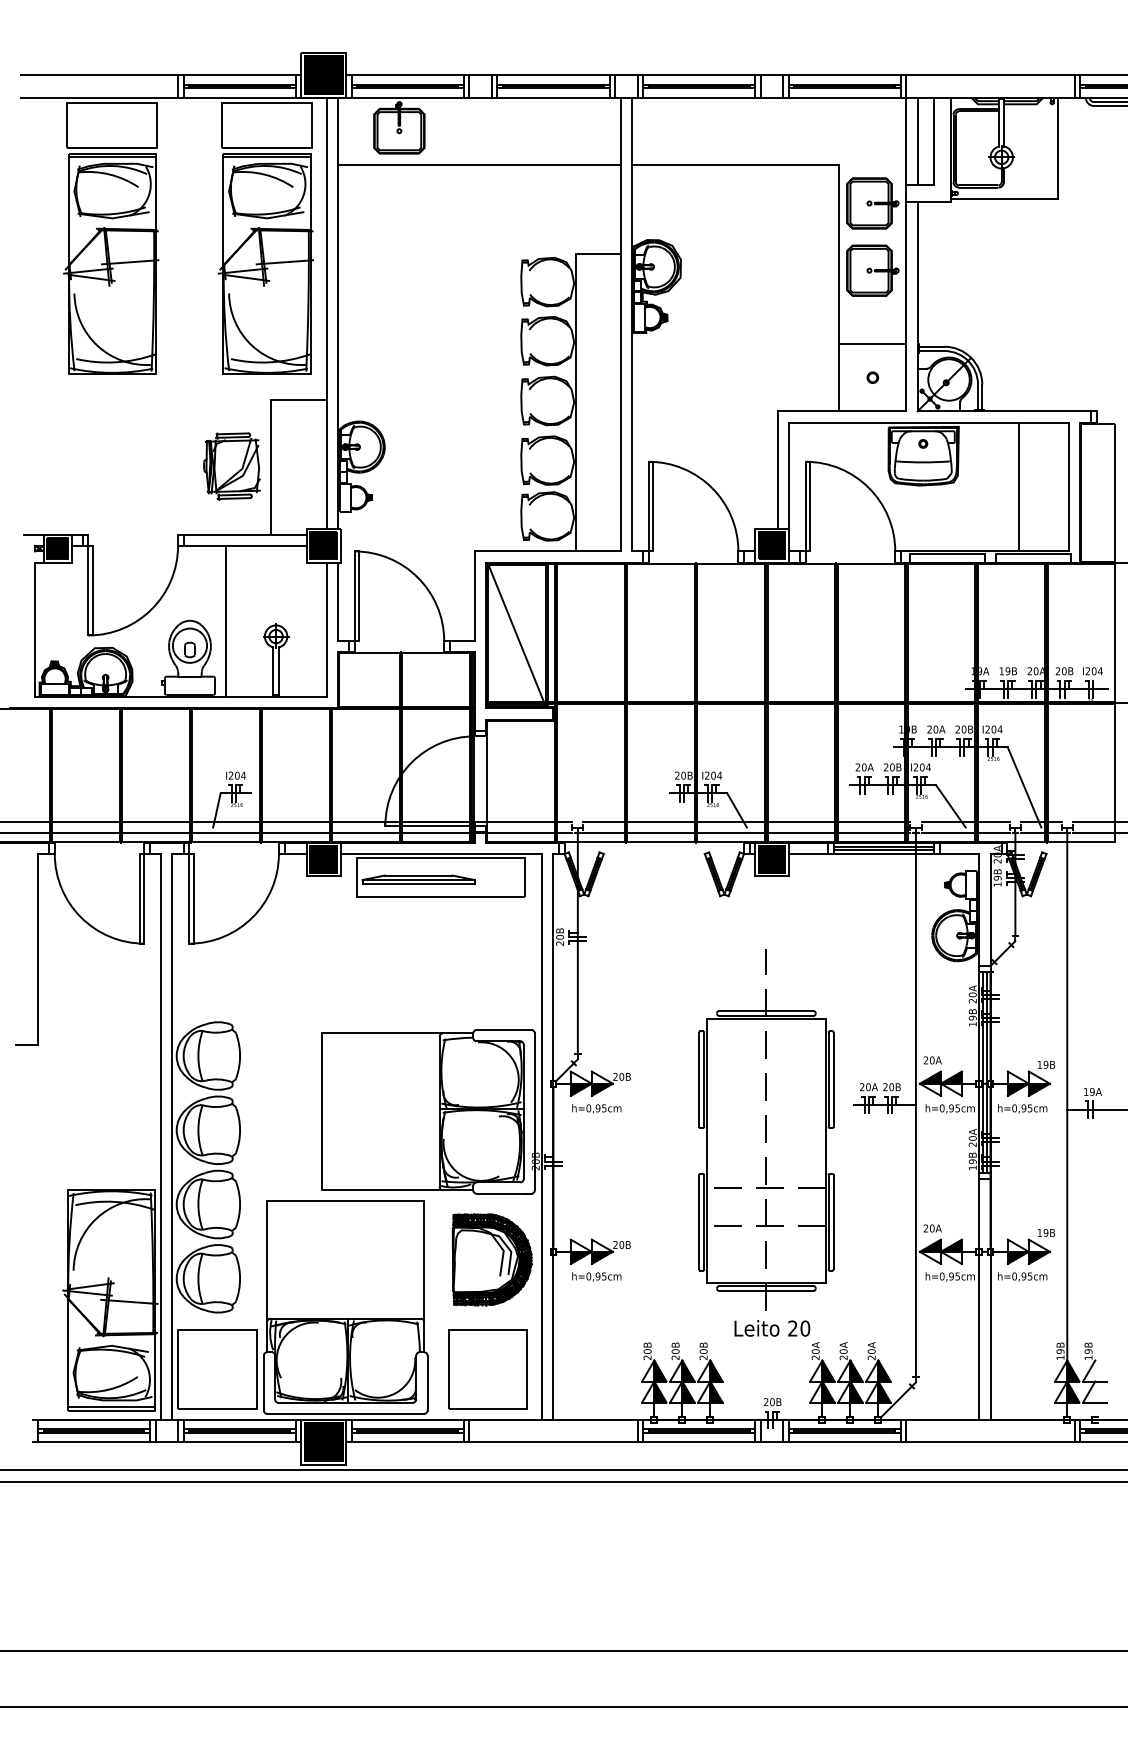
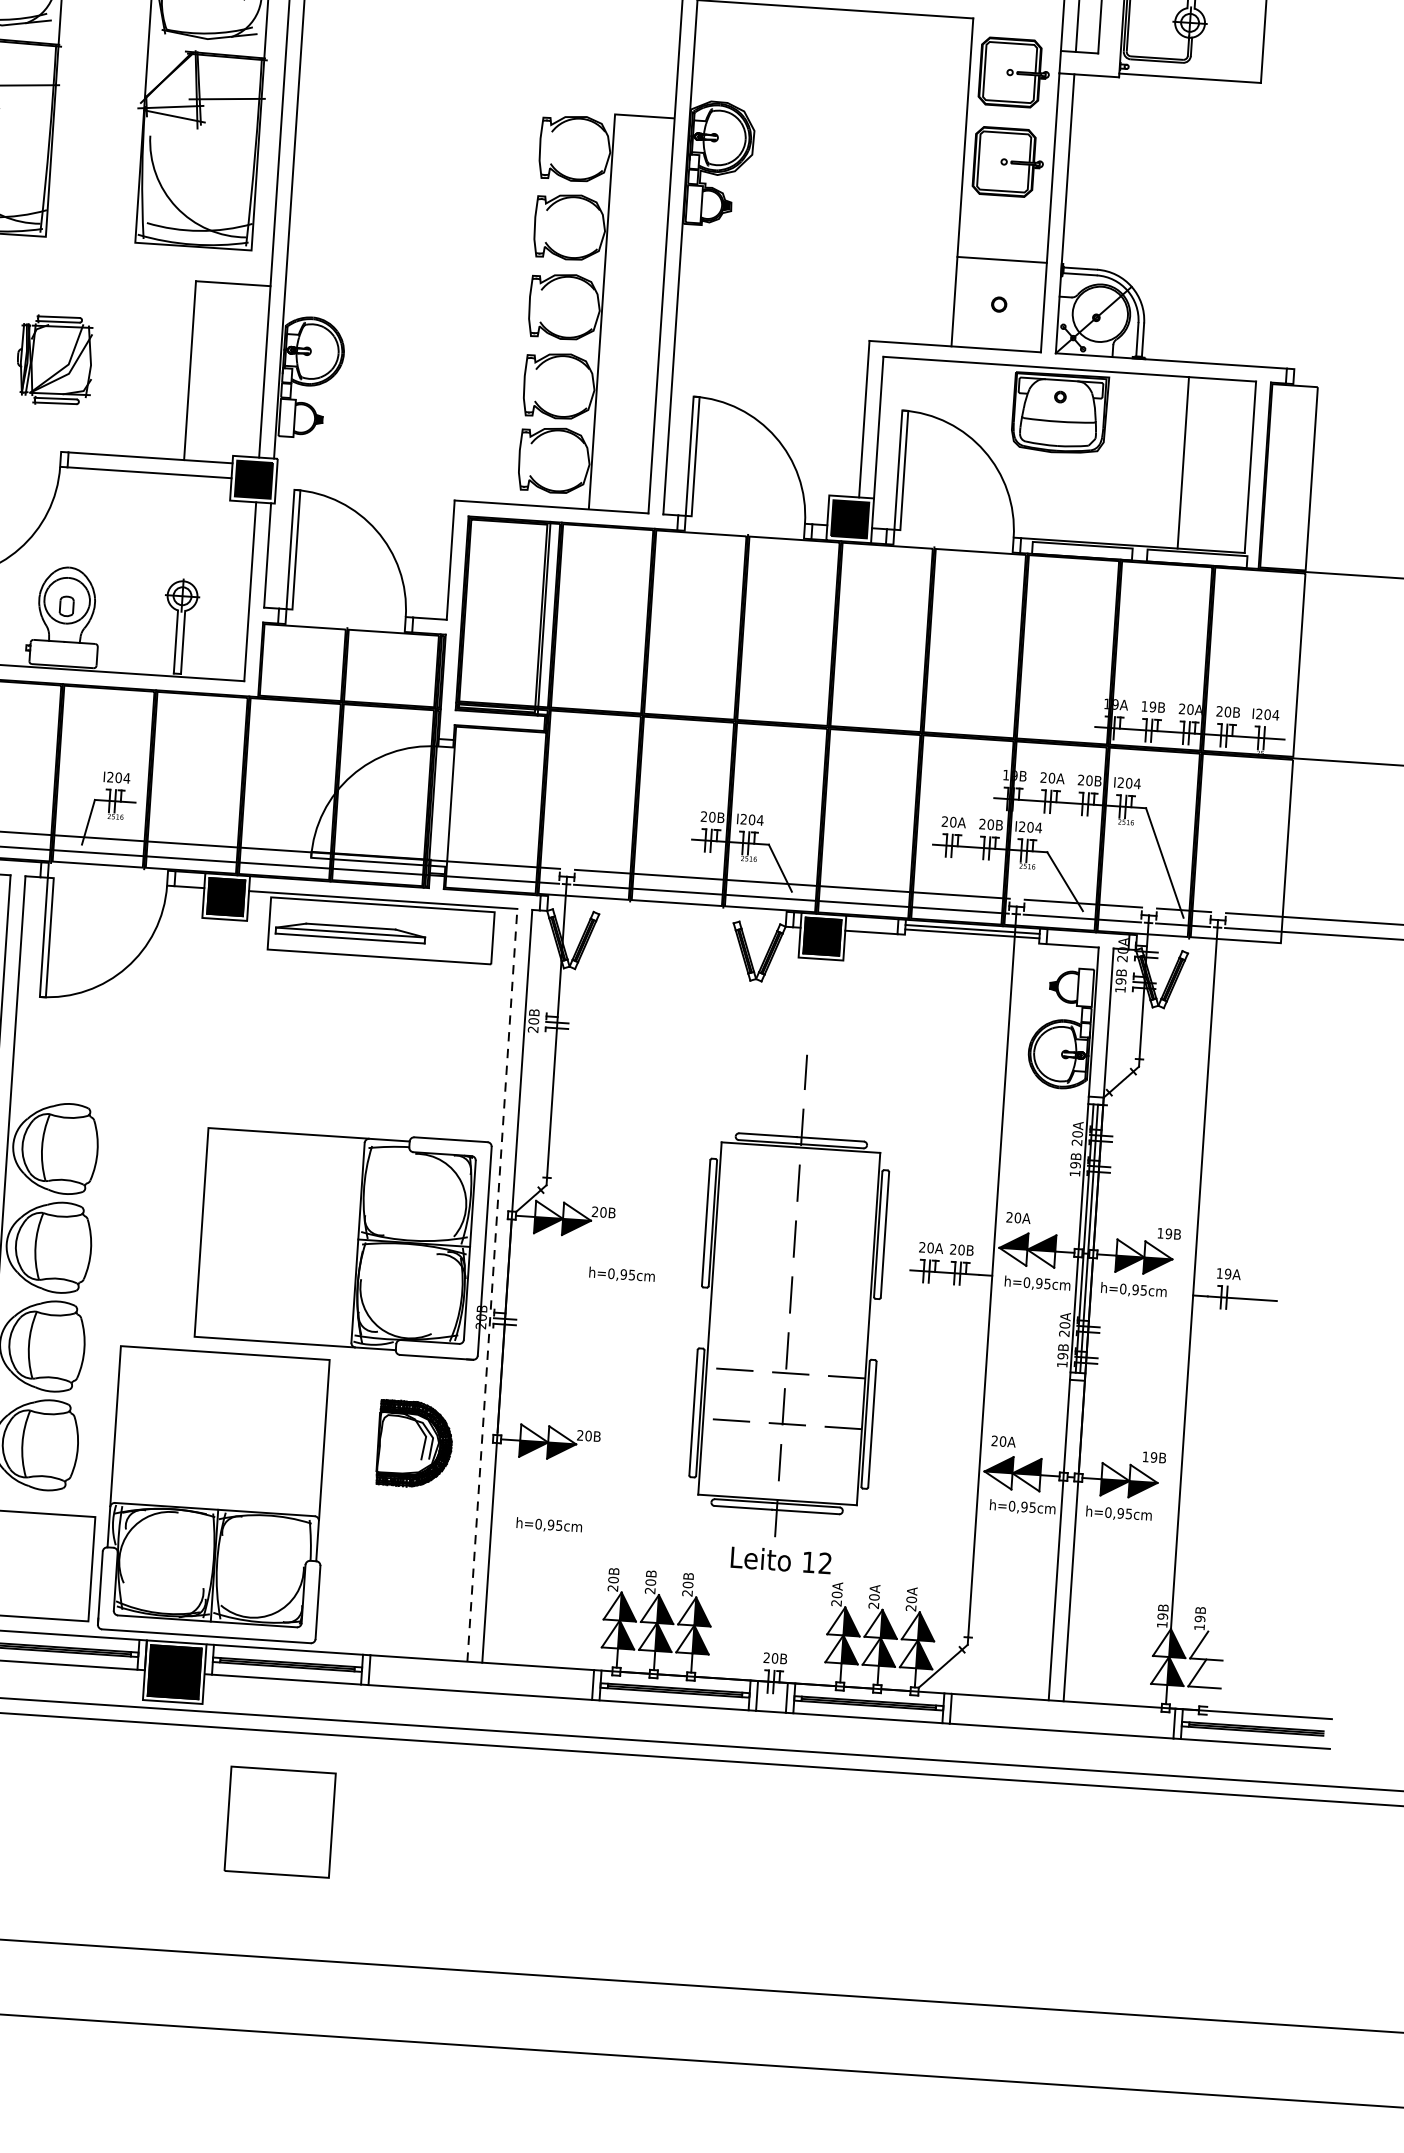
part: (231, 466) -> (54, 360), moved
line: (225, 621) -> (116, 571), removed
line: (516, 635) -> (502, 616), removed
line: (883, 854) -> (971, 939), removed
text: (596, 1108) -> (621, 1274), moved
line: (542, 1136) -> (492, 1284), solid -> dashed
part: (491, 1259) -> (414, 1443), size x0.7
text: (596, 1276) -> (548, 1524), moved
text: (799, 1328) -> (817, 1562), 20 -> 12
part: (487, 1369) -> (279, 1822), moved

